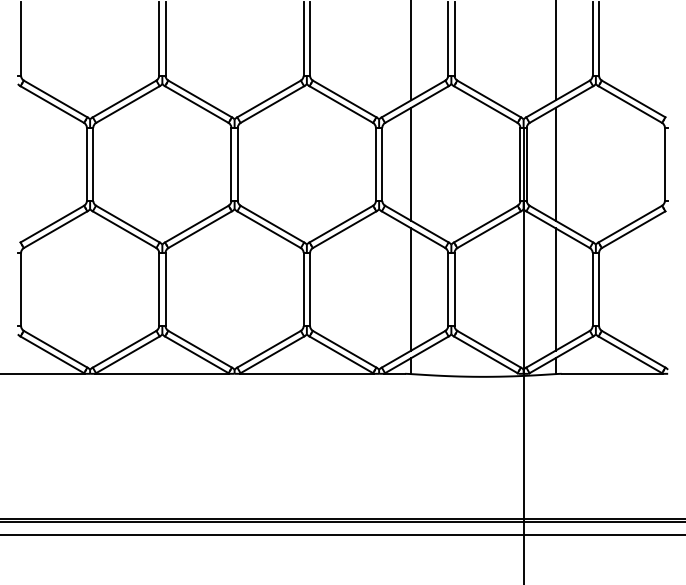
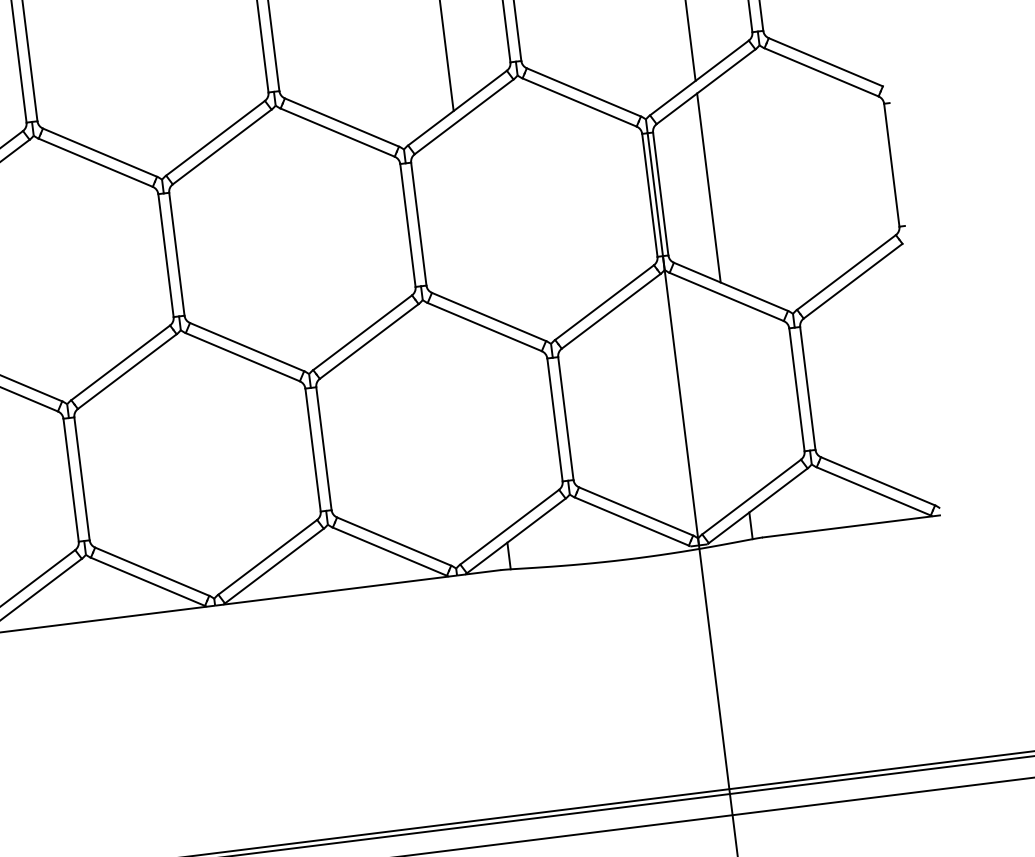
line: (411, 163) -> (467, 216), removed
line: (411, 289) -> (493, 427), removed
line: (555, 289) -> (734, 397), removed

